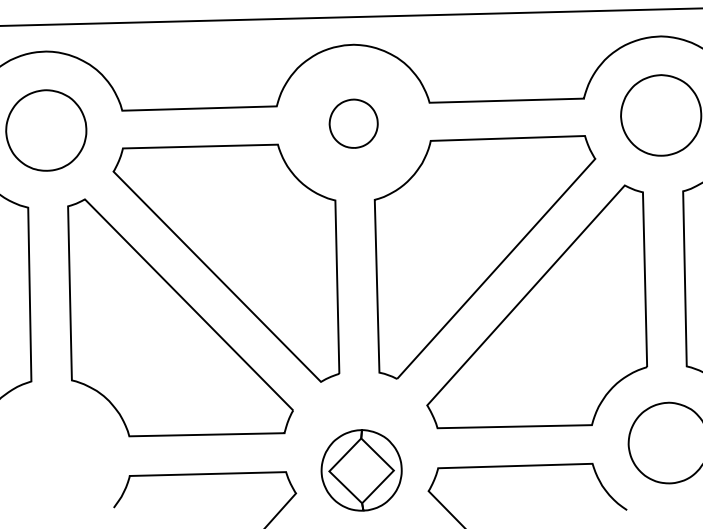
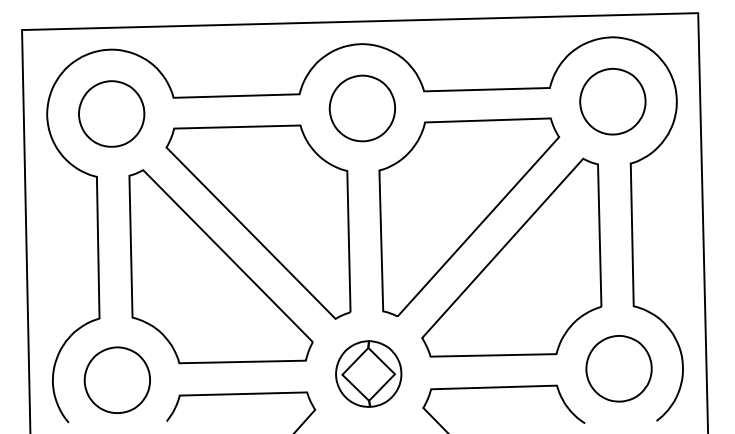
part: (352, 123) -> (361, 108), size x1.67
part: (52, 456) -> (116, 379), added
part: (361, 469) -> (368, 373), moved

